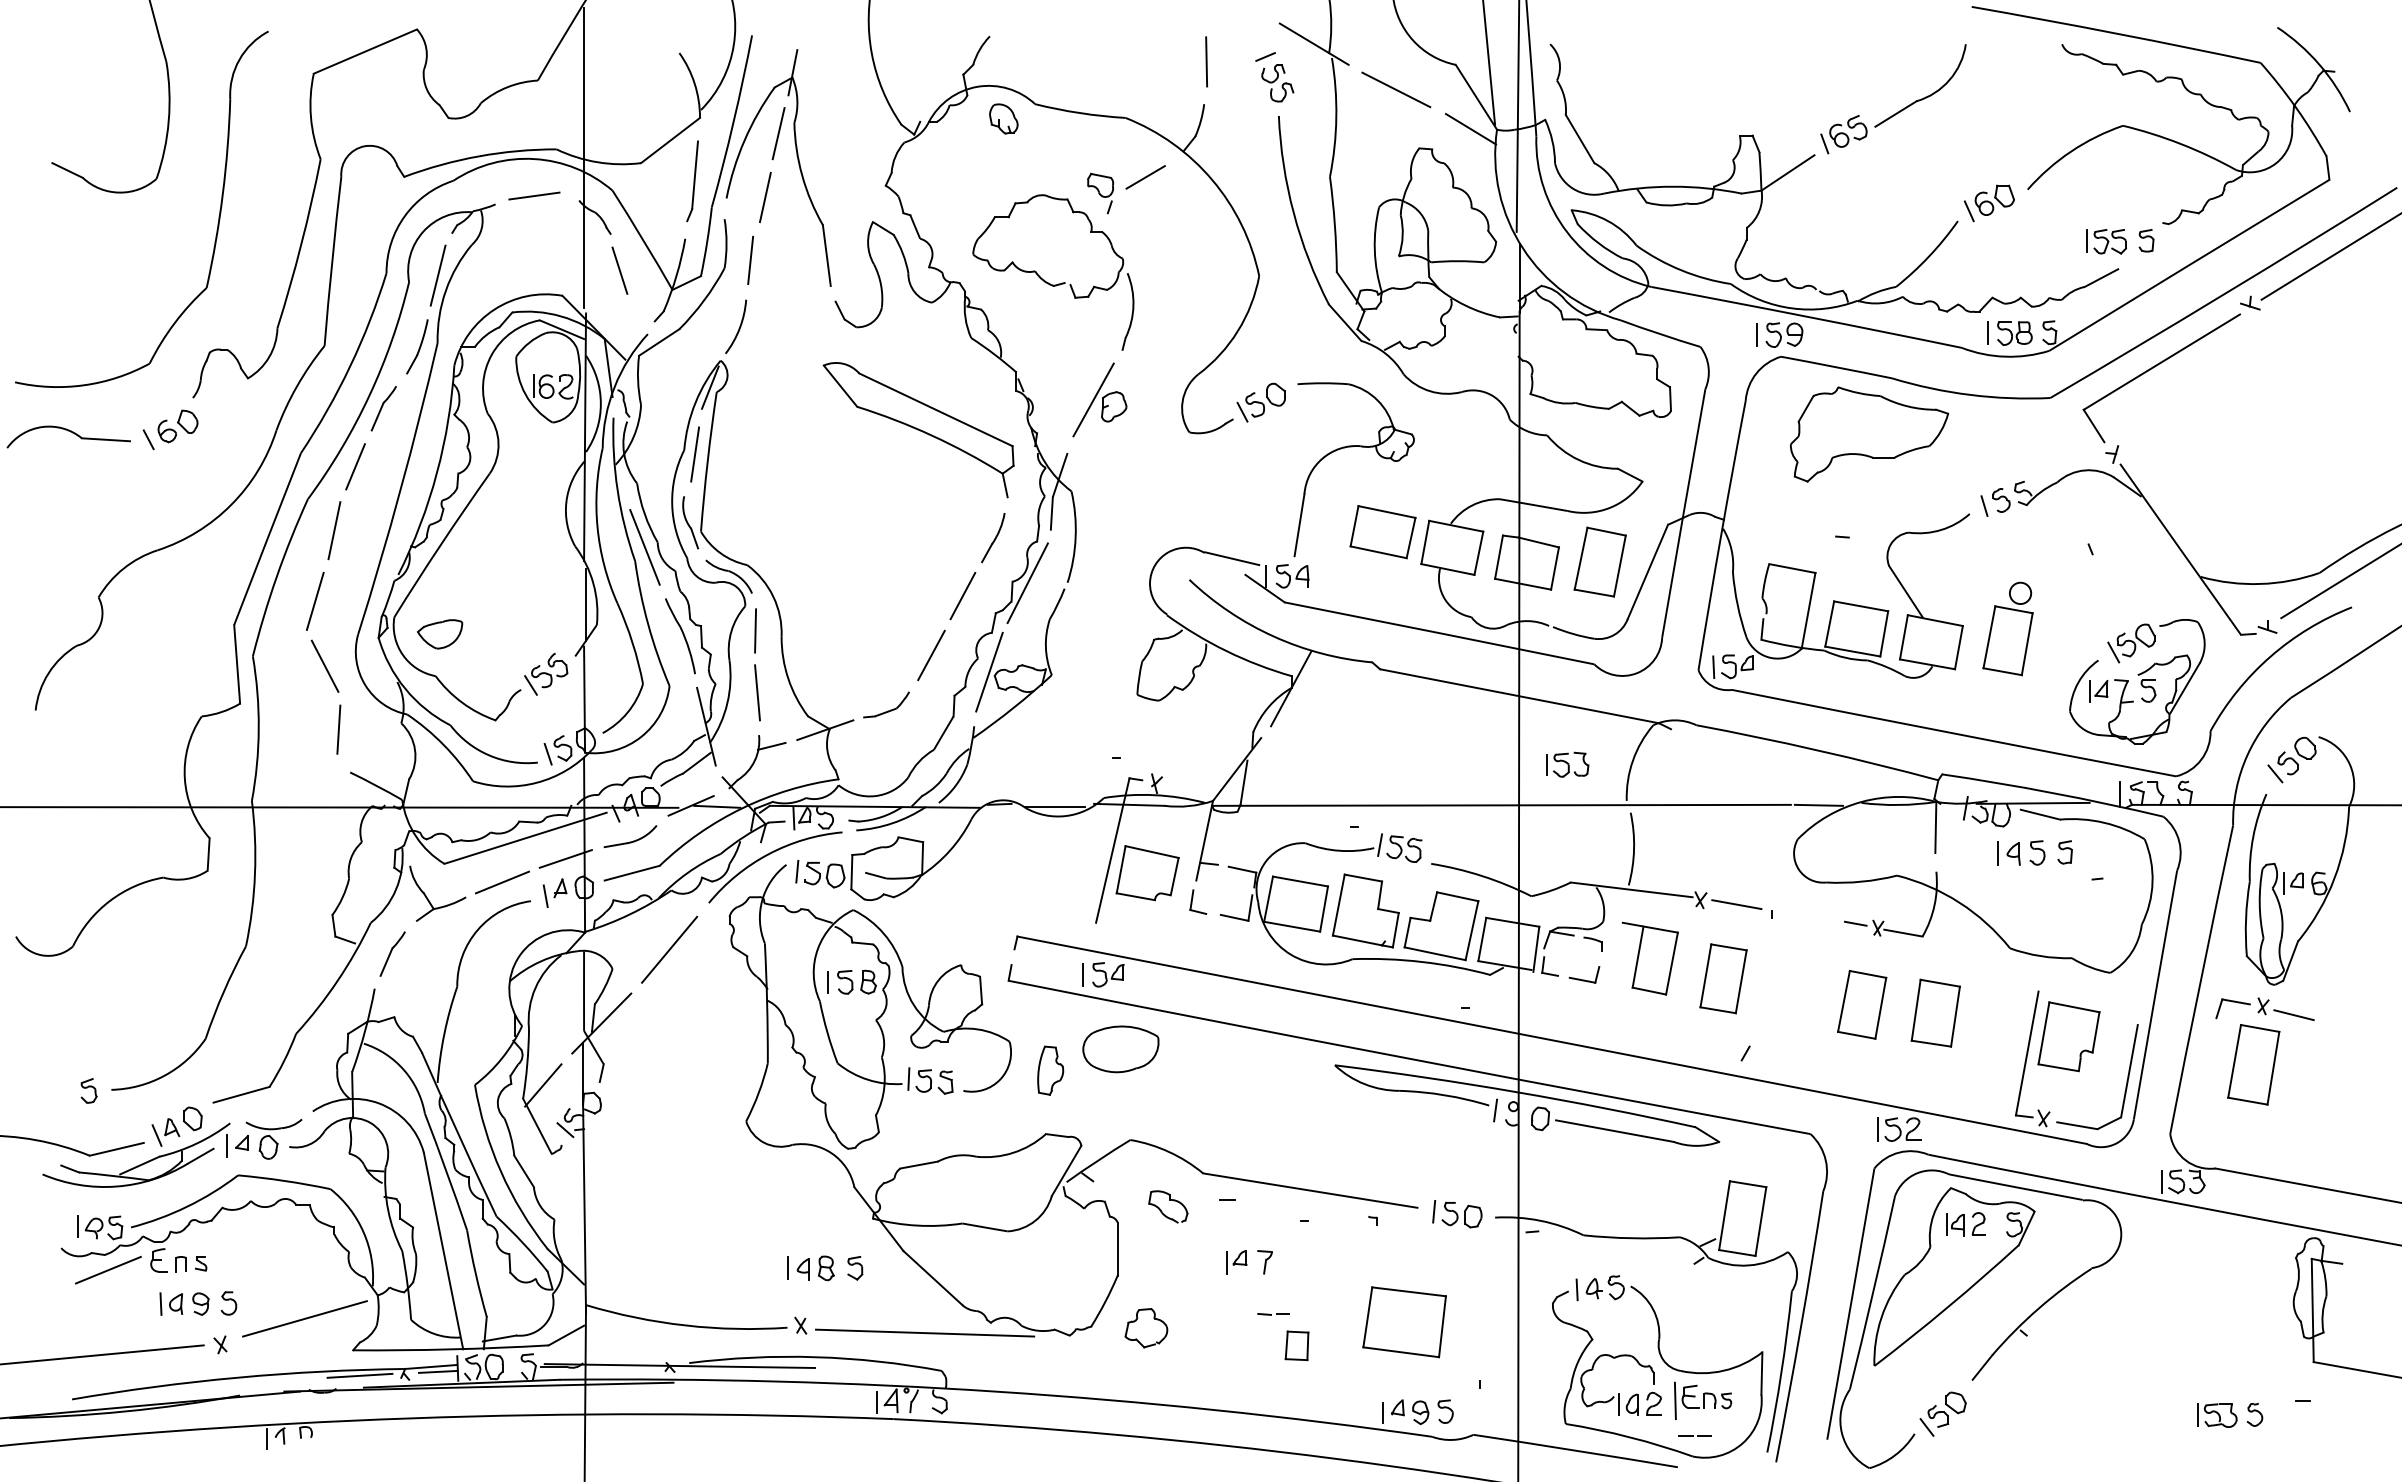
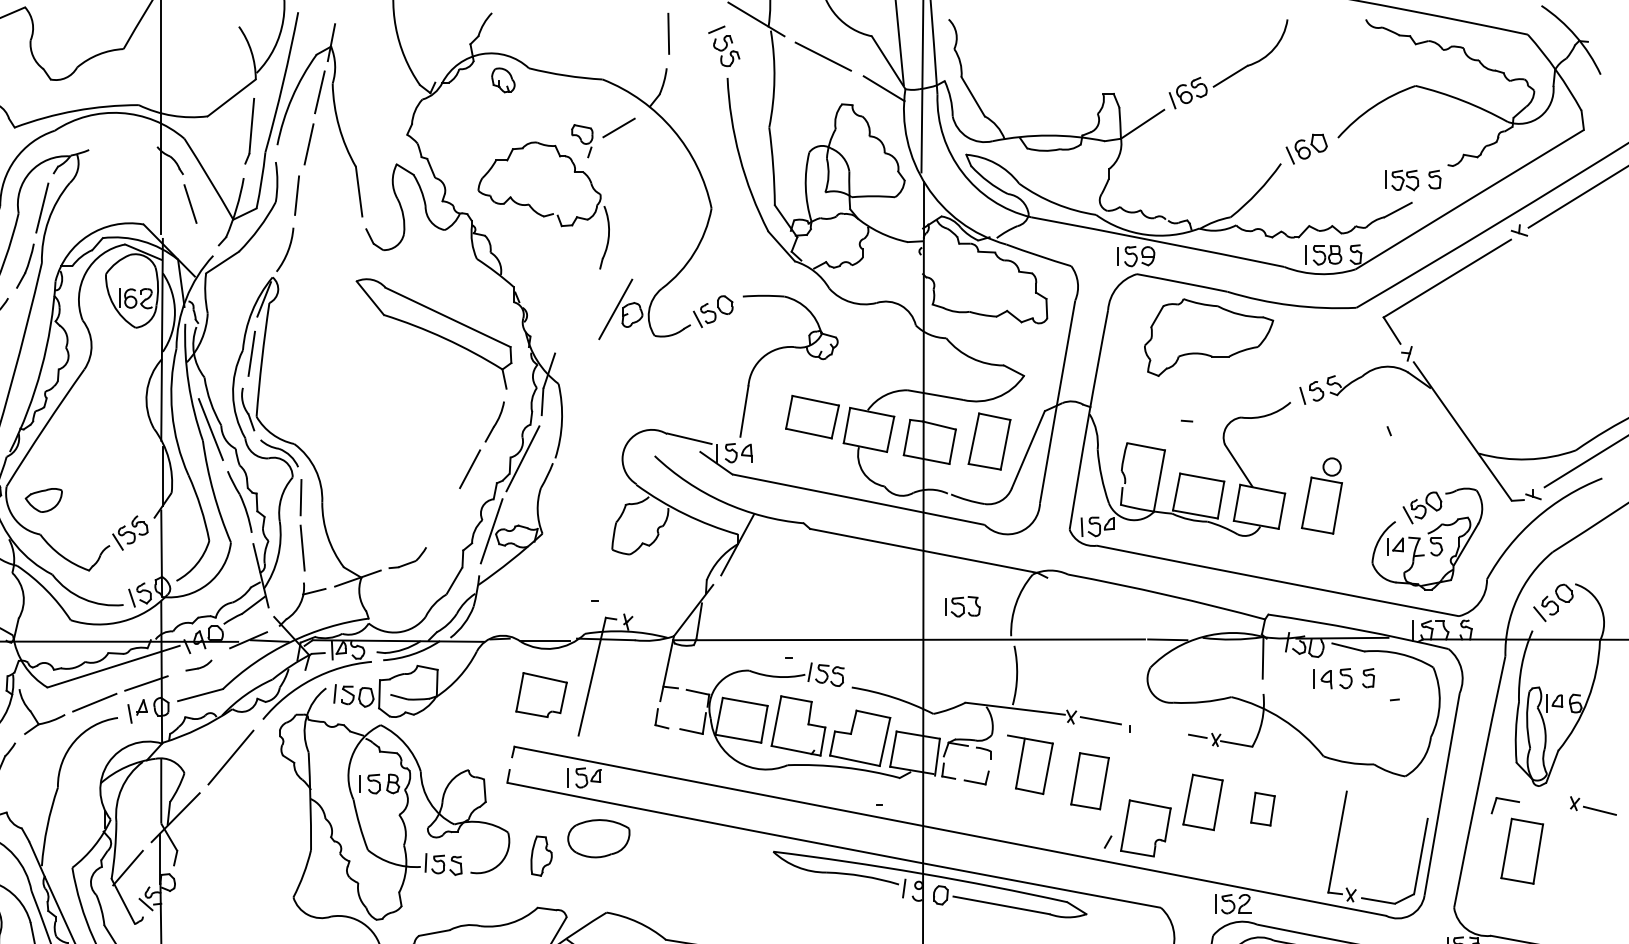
line: (534, 195) -> (120, 142), removed
part: (1099, 399) -> (620, 309), moved
line: (931, 655) -> (444, 517), removed
part: (630, 836) -> (199, 665), size x0.6
part: (1147, 873) -> (541, 695), moved
part: (2285, 1008) -> (1592, 805), moved
part: (1935, 1012) -> (1262, 808), size x0.6
part: (2068, 1036) -> (1145, 828), moved

